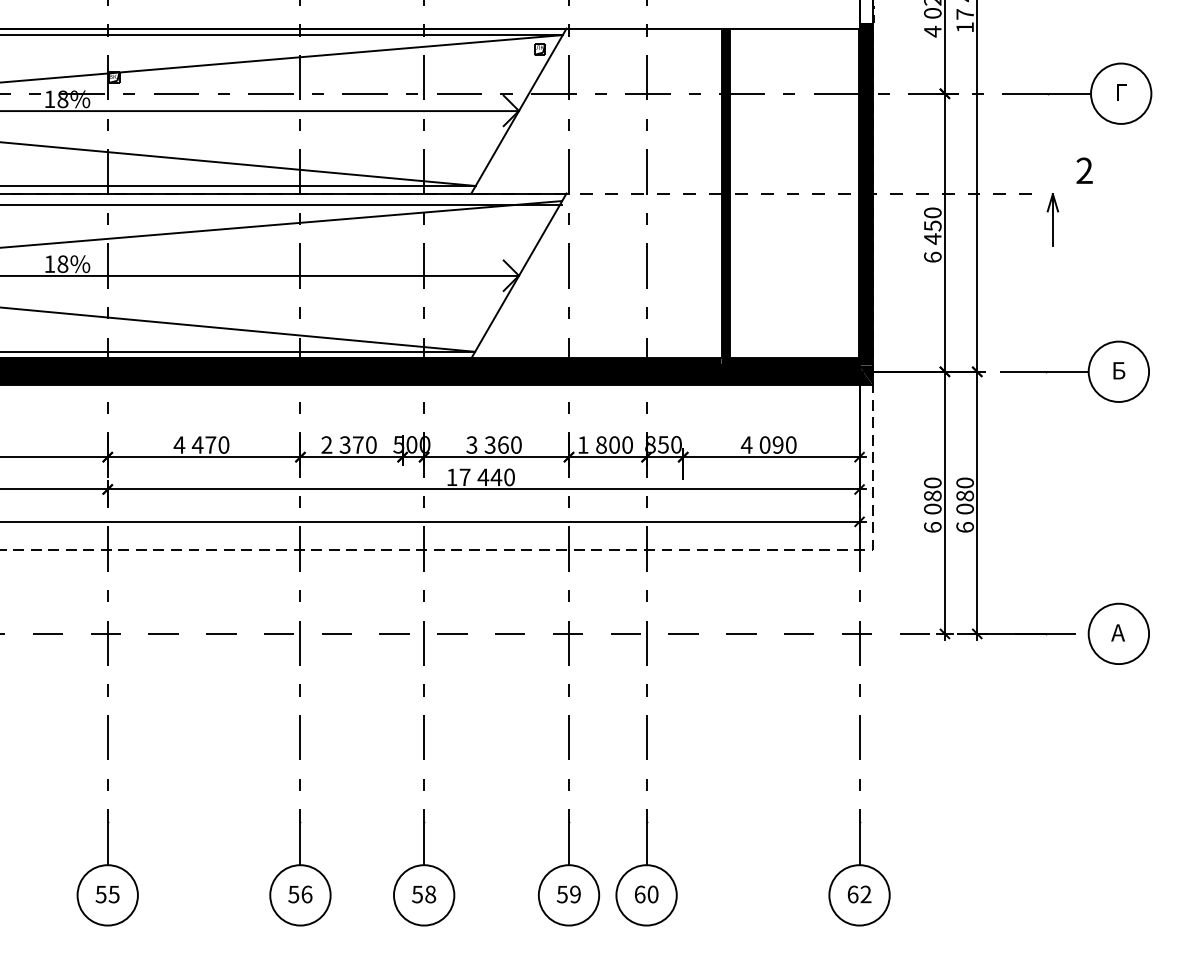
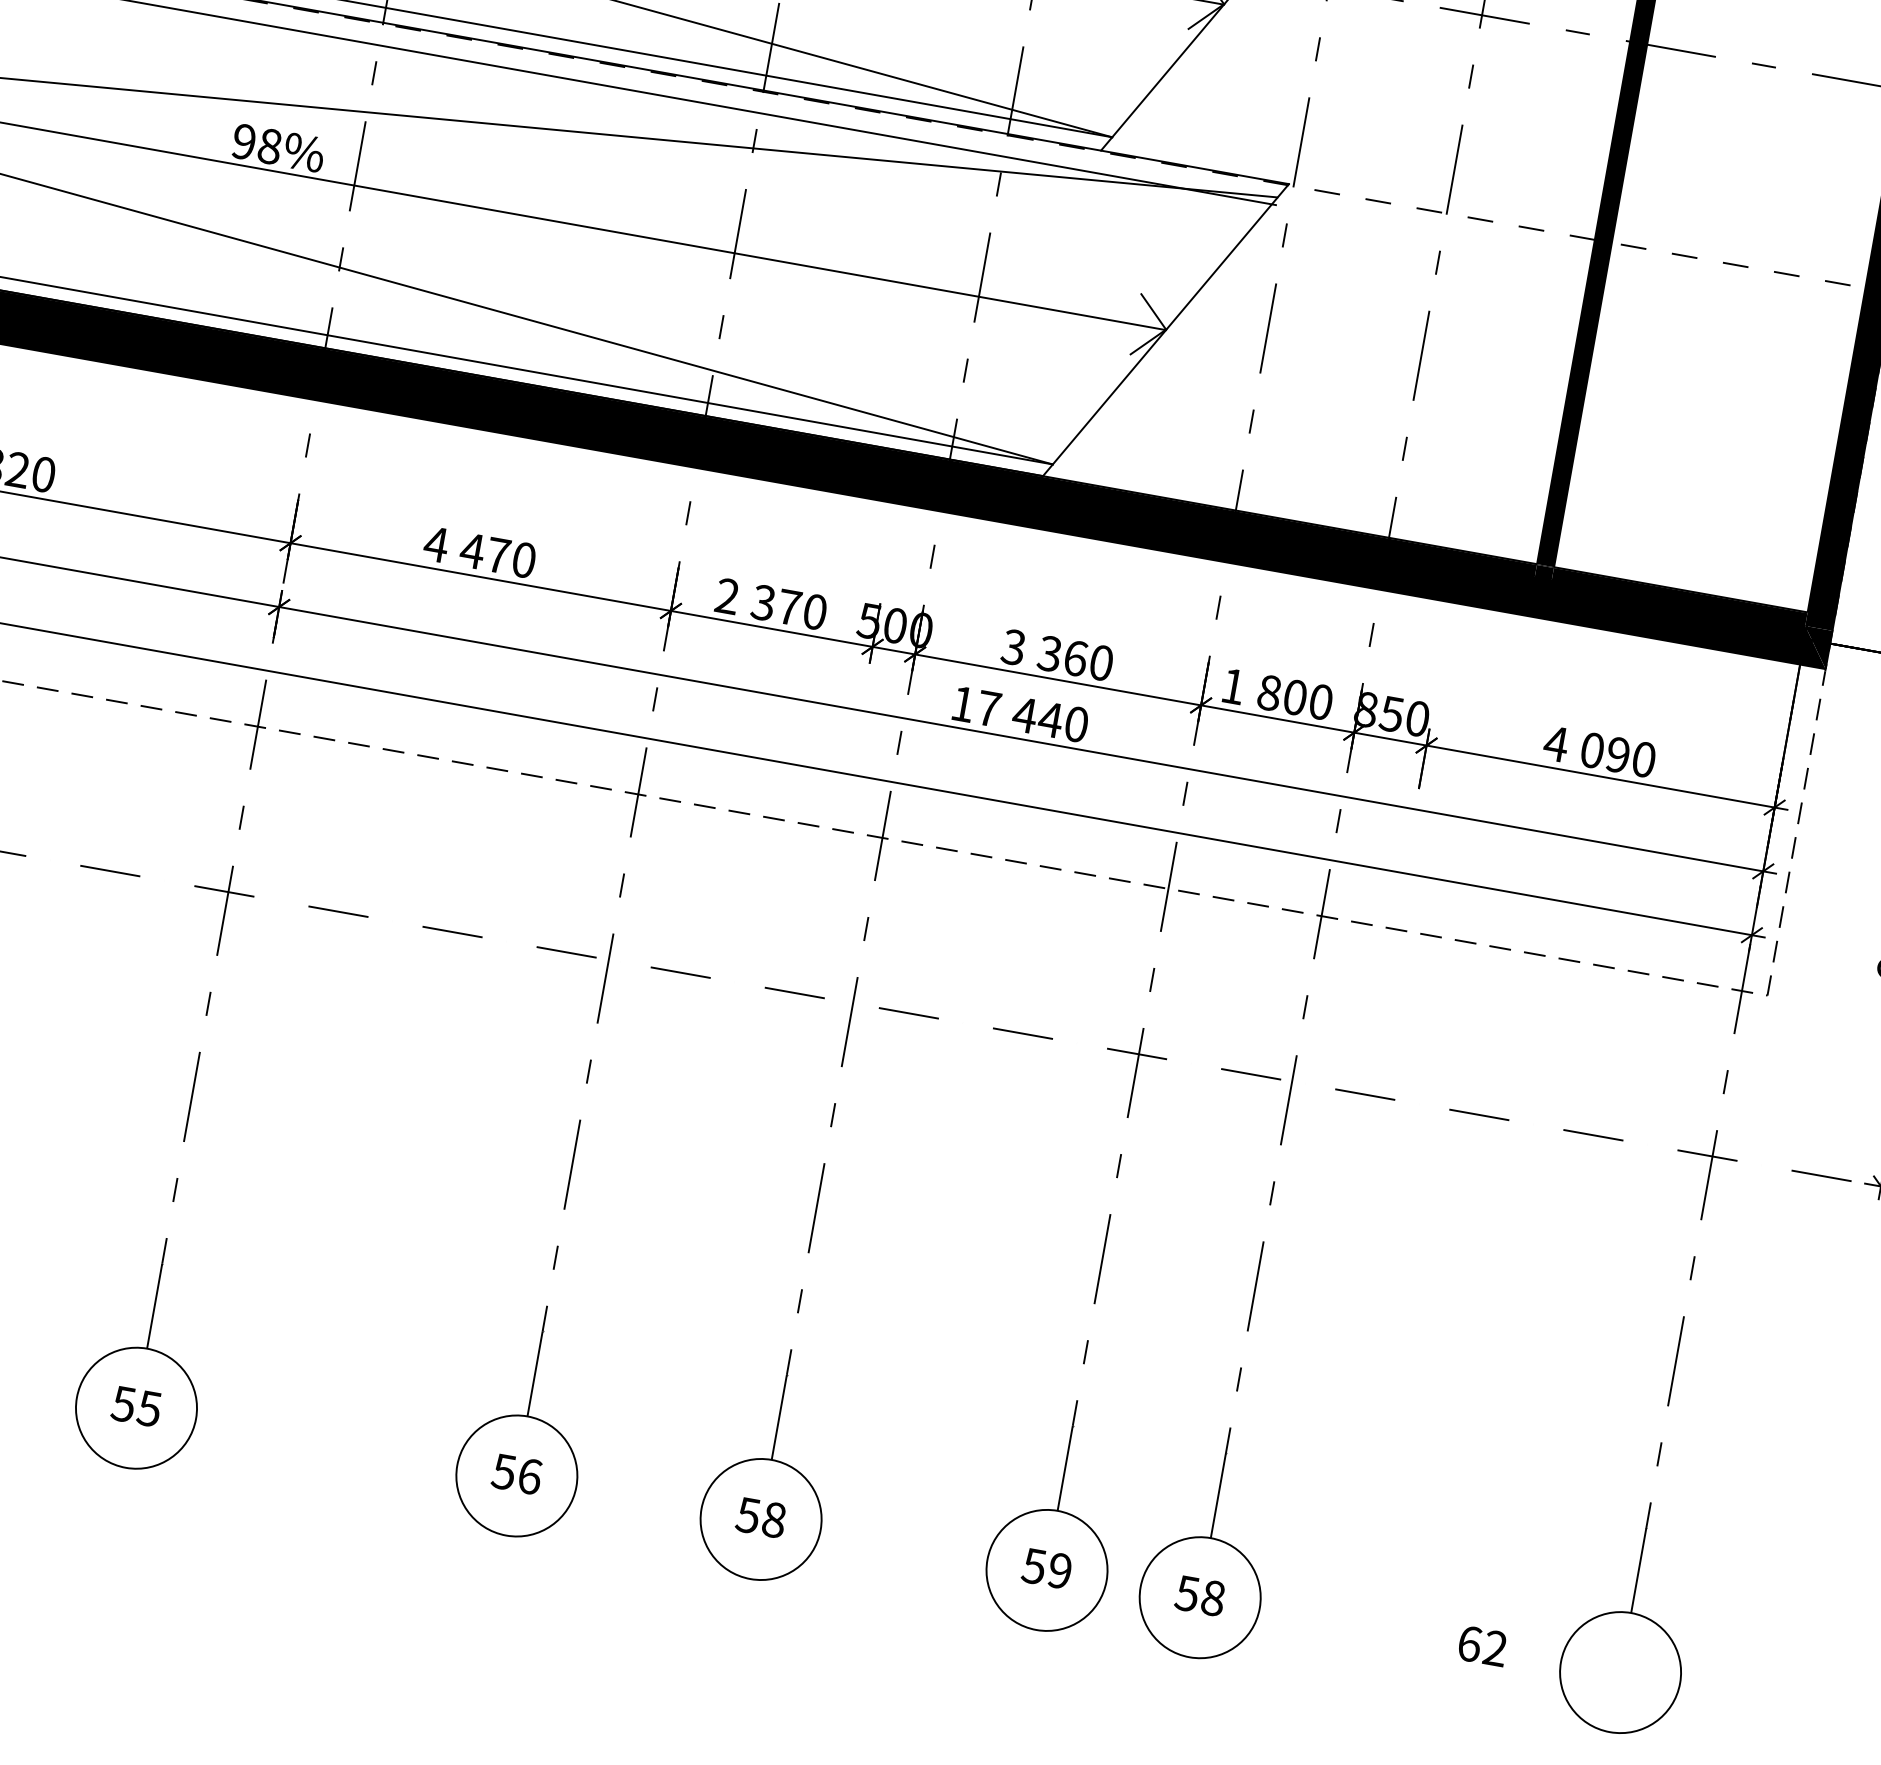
text: (49, 264) -> (243, 142), 18% -> 98%
text: (646, 894) -> (1200, 1595), 60 -> 58
text: (859, 894) -> (1482, 1646), moved

